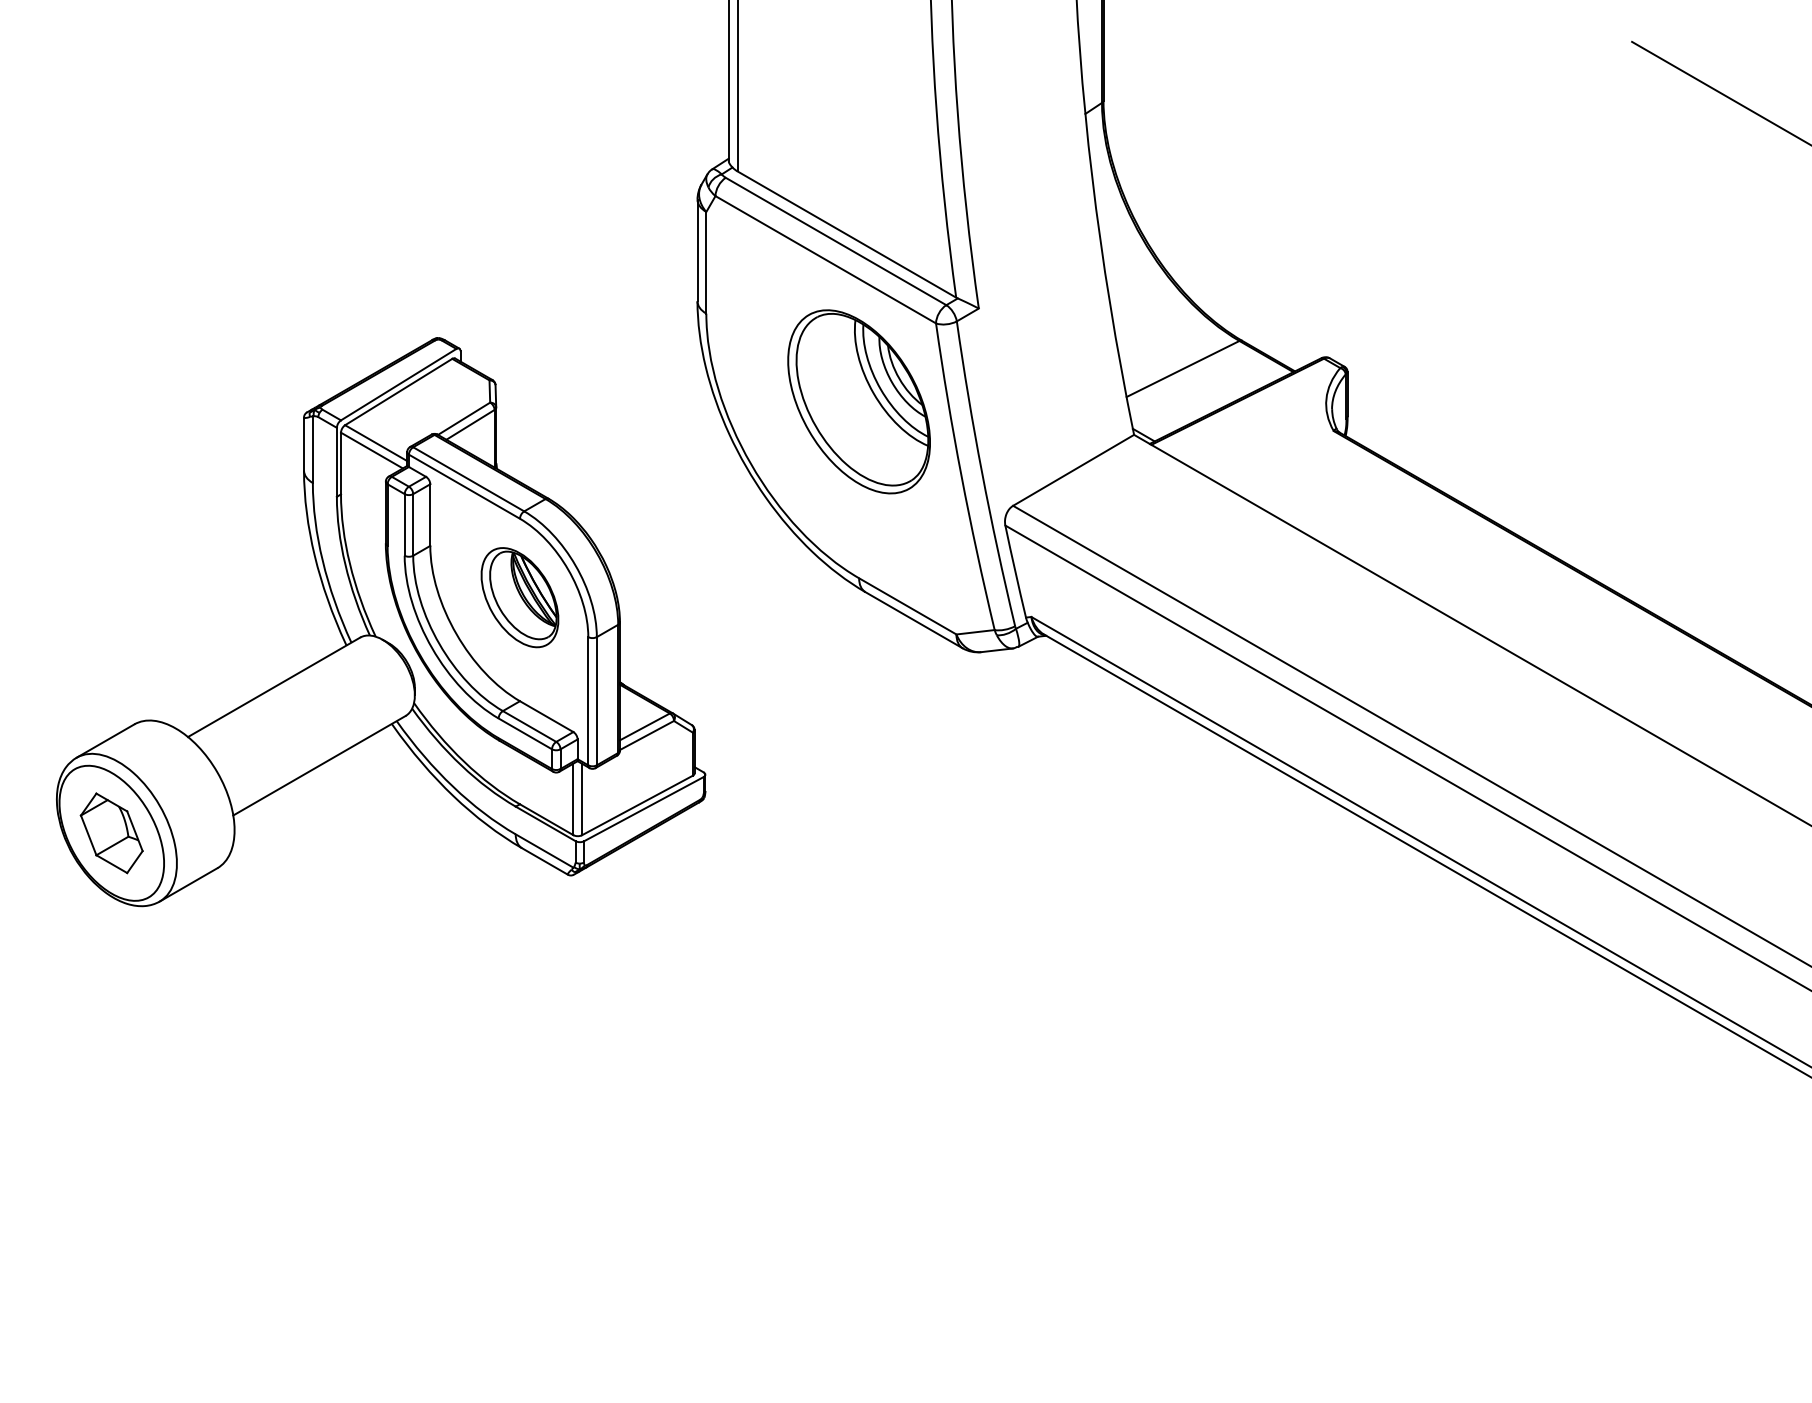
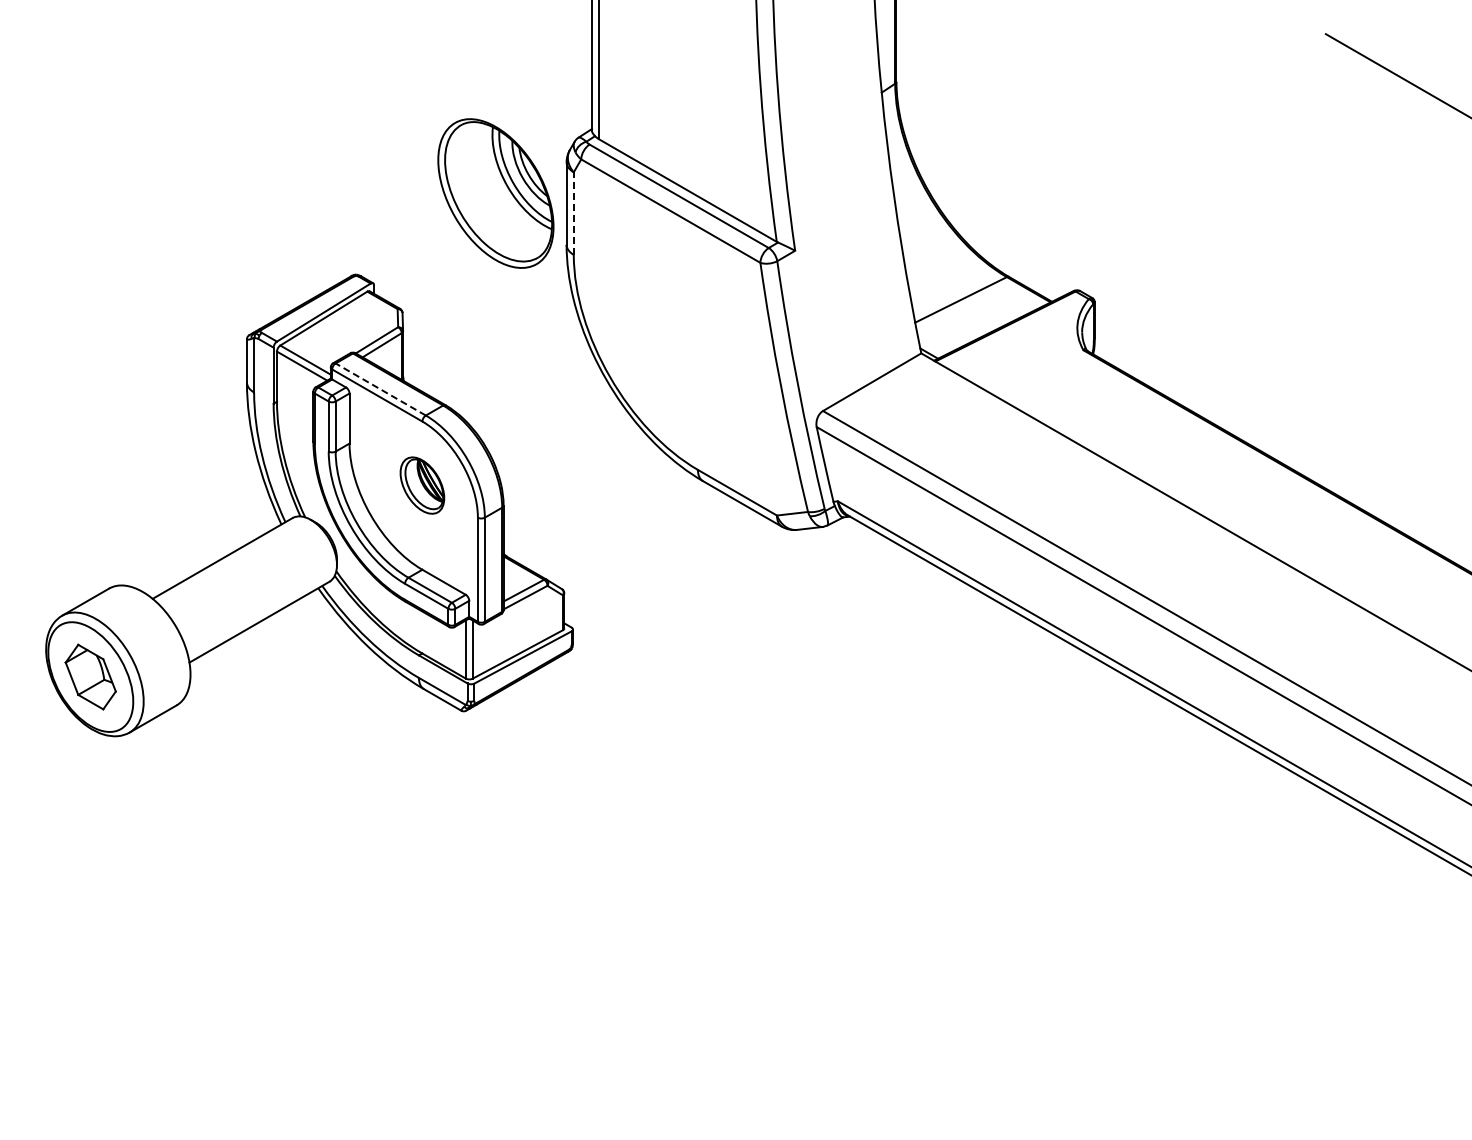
line: (705, 262) -> (573, 213), solid -> dashed
part: (858, 401) -> (495, 193), moved
line: (468, 479) -> (380, 389), solid -> dashed
part: (520, 597) -> (422, 485), size x0.7

